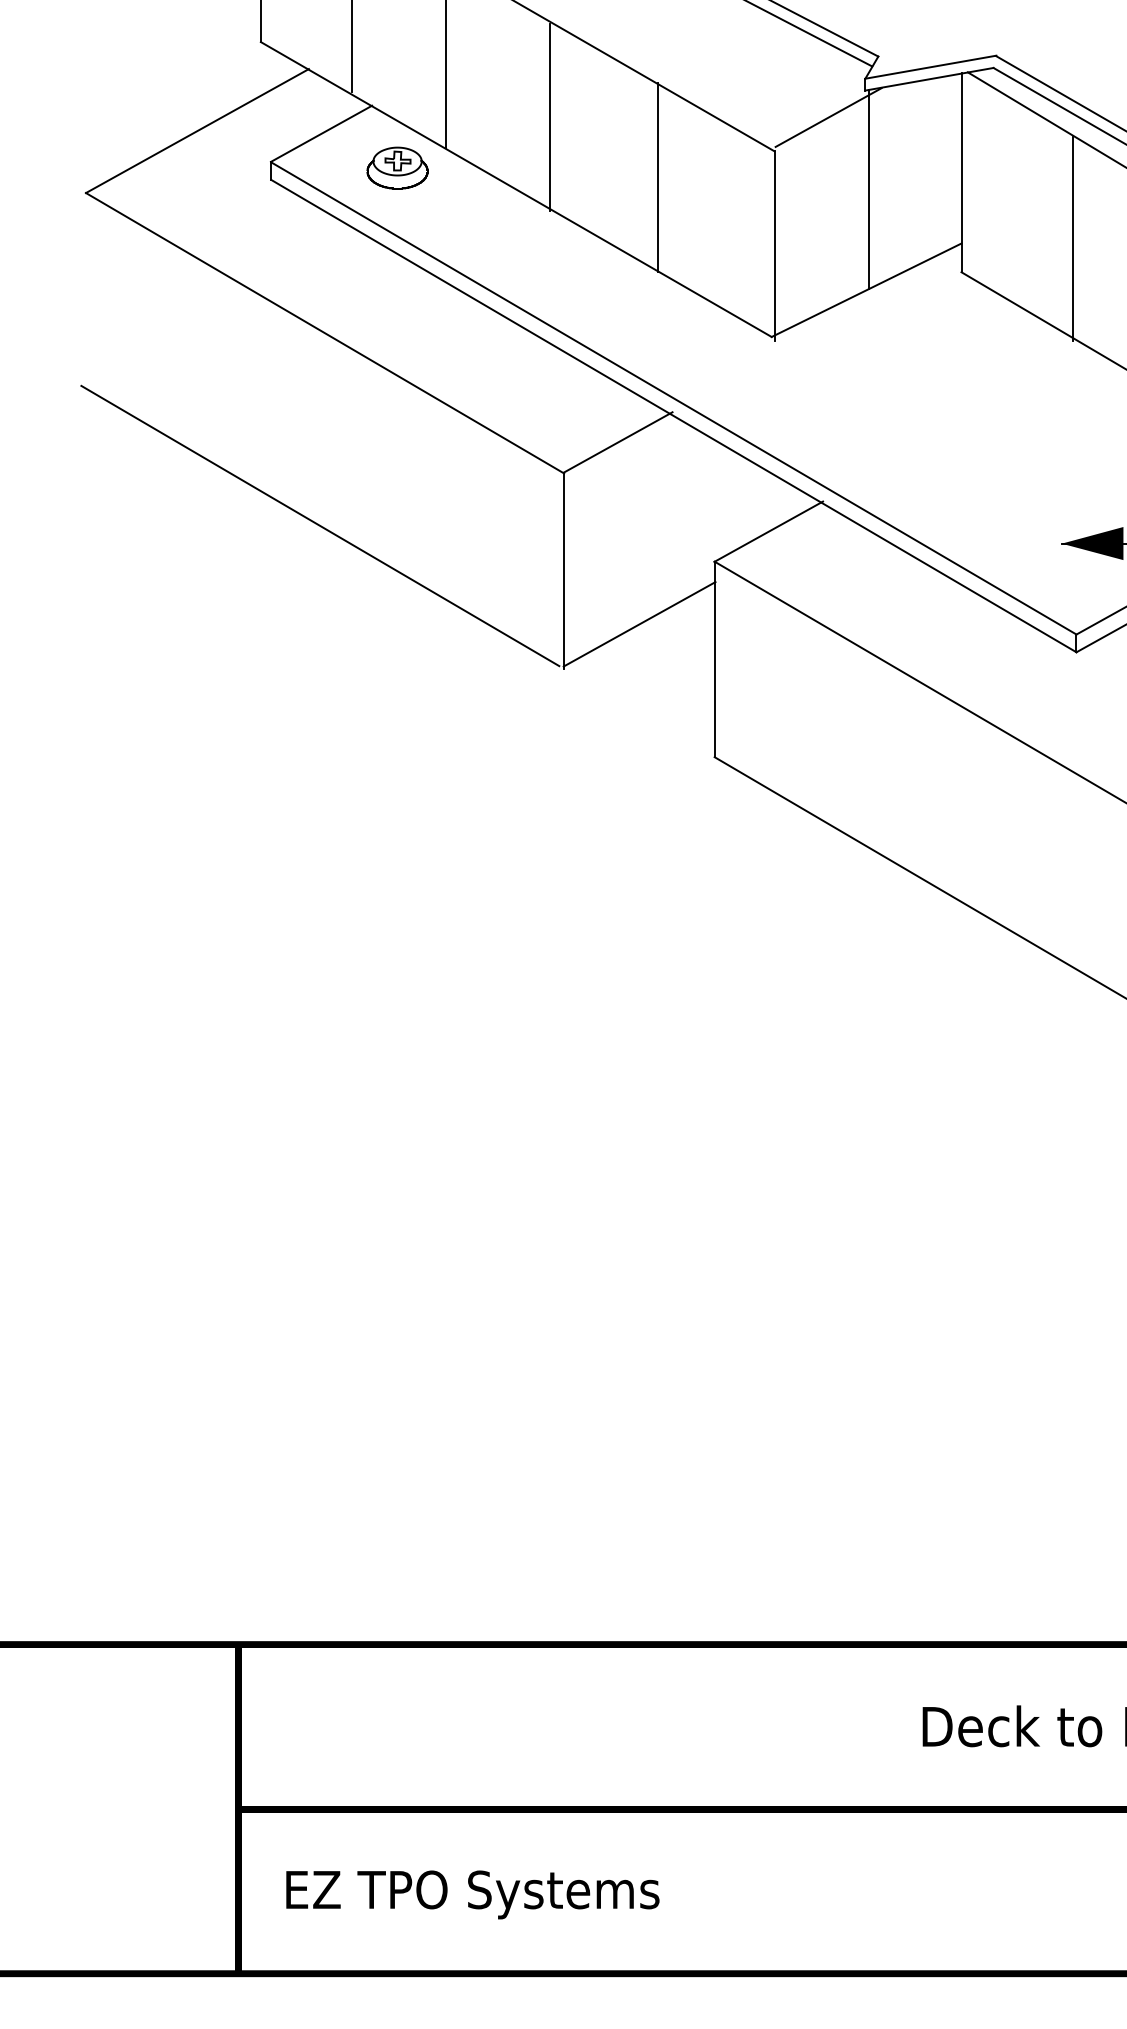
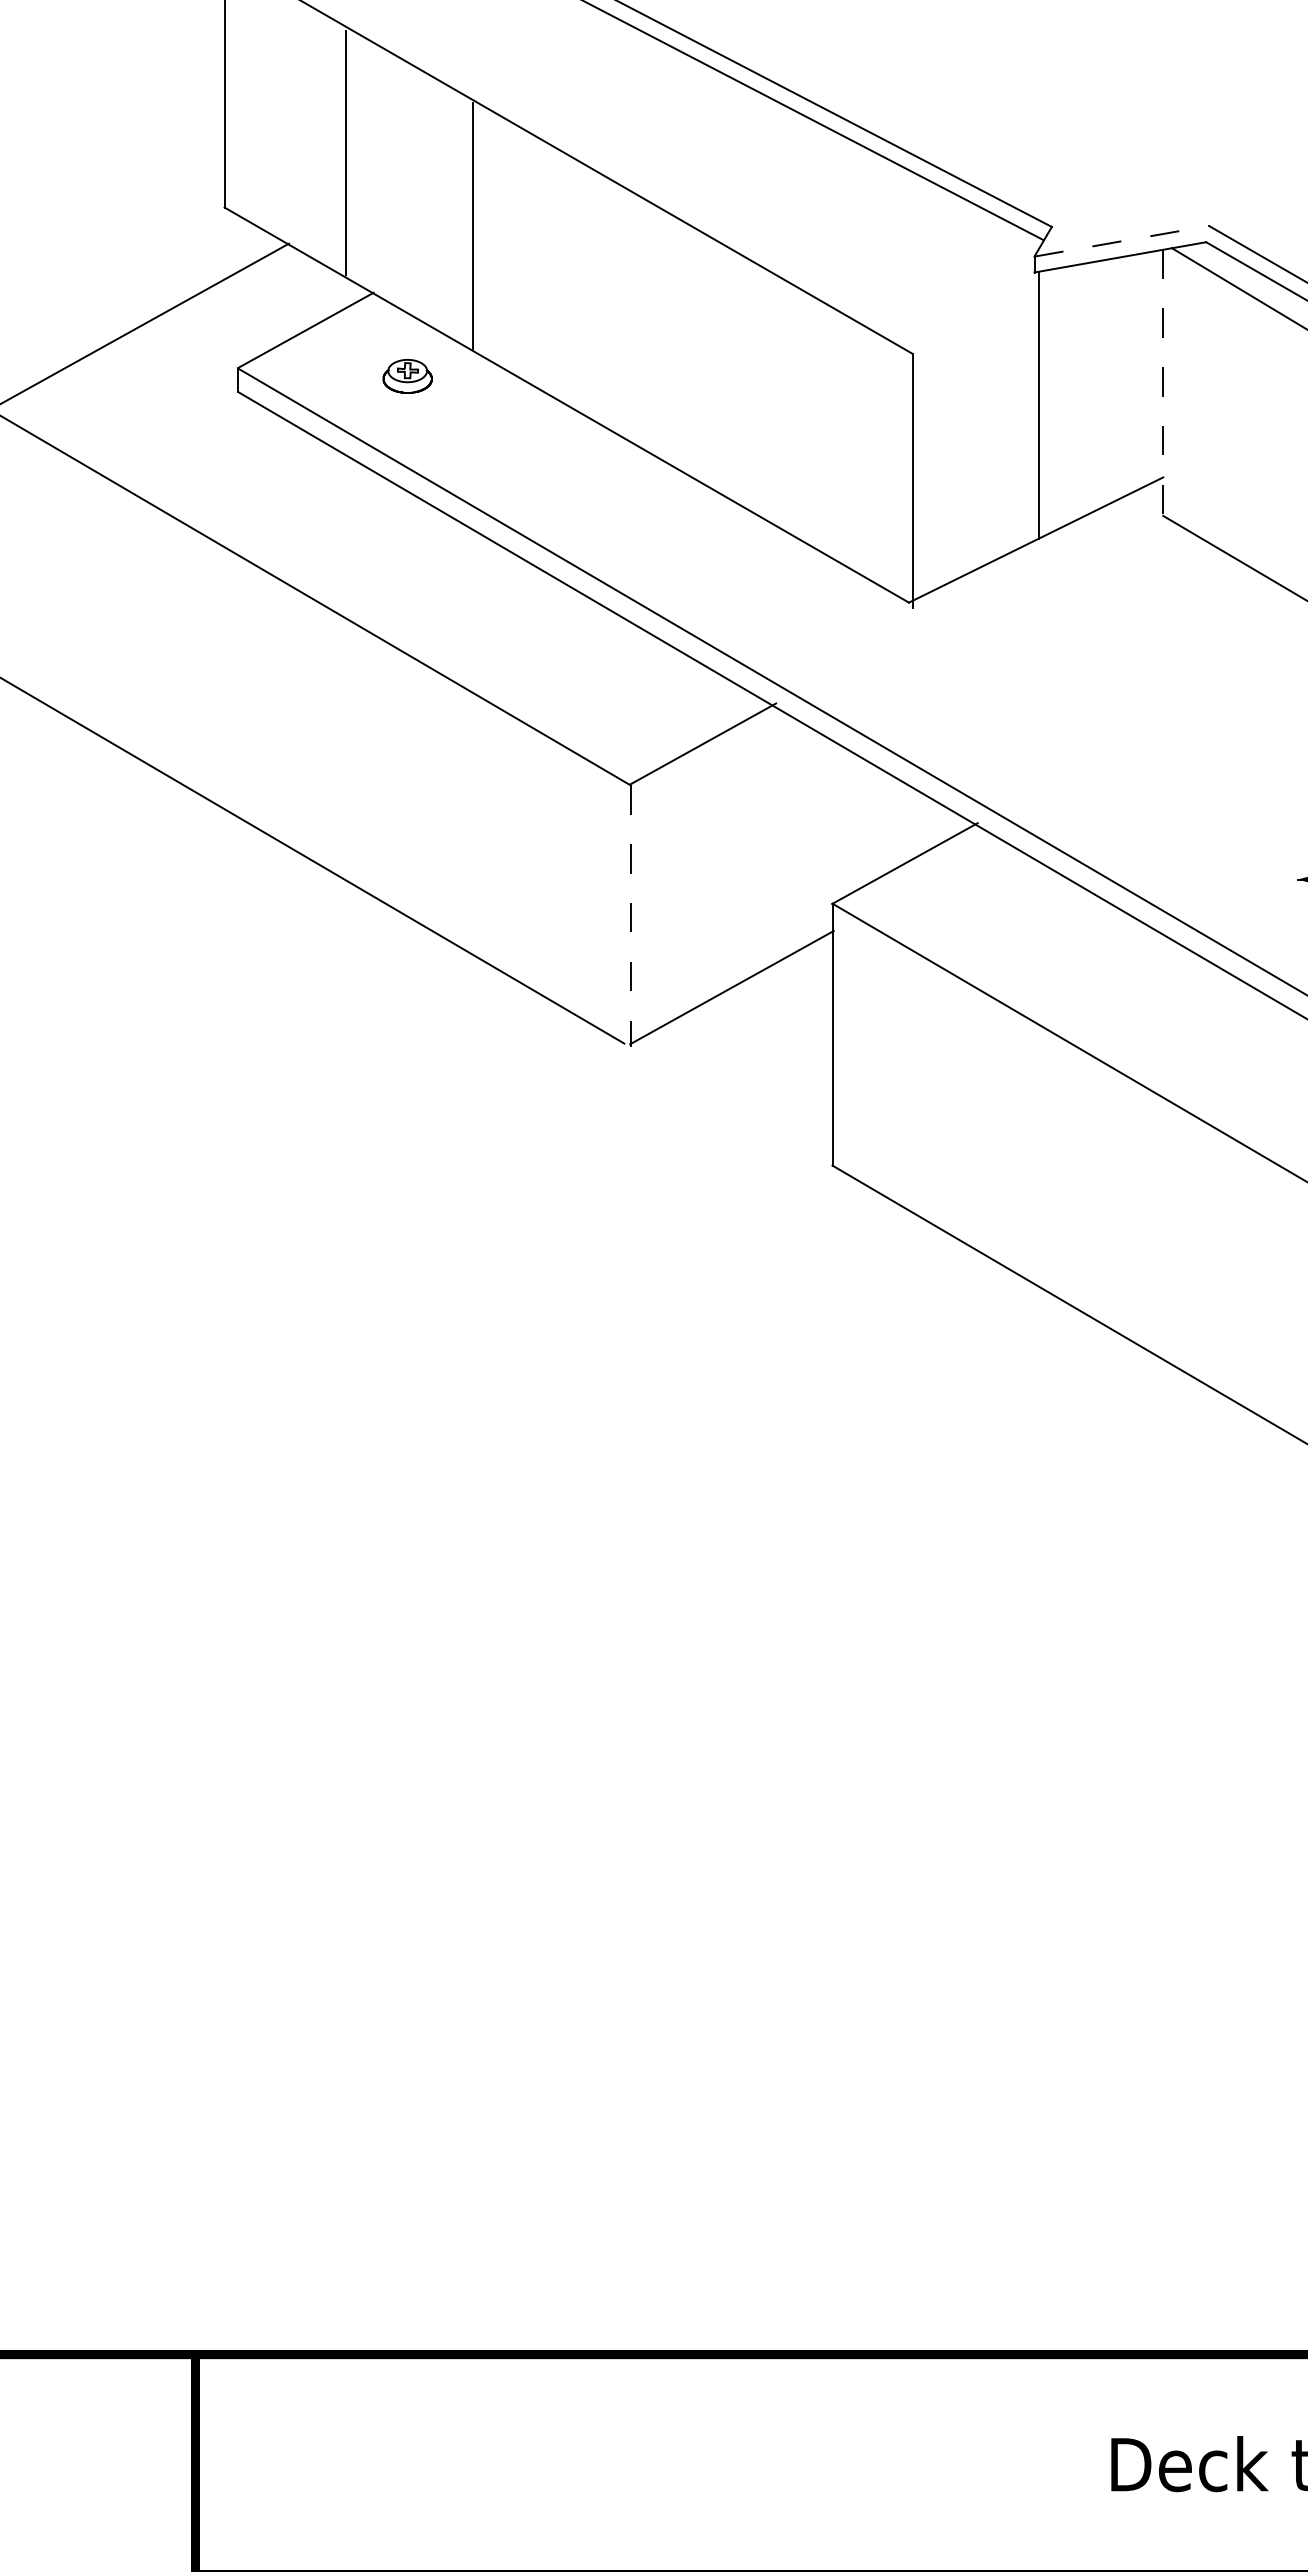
line: (930, 67) -> (1121, 241), solid -> dashed
line: (550, 117) -> (612, 308), removed
line: (828, 117) -> (985, 308), removed
part: (397, 167) -> (407, 375), size x0.6
line: (961, 173) -> (1163, 383), solid -> dashed
line: (658, 177) -> (757, 388), removed
line: (564, 571) -> (631, 916), solid -> dashed

